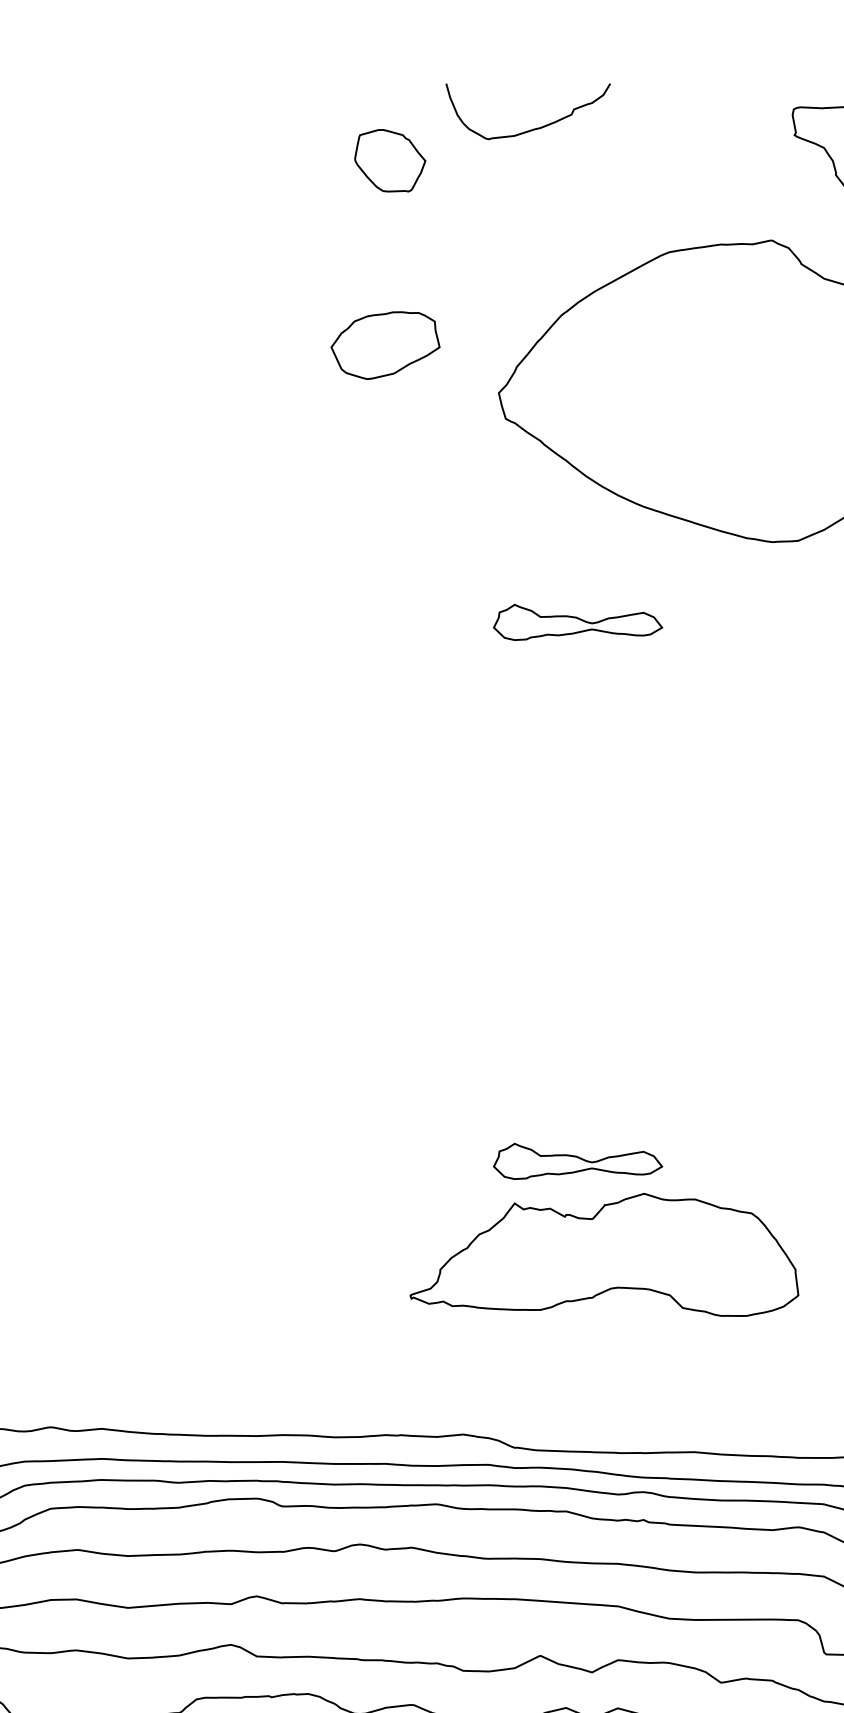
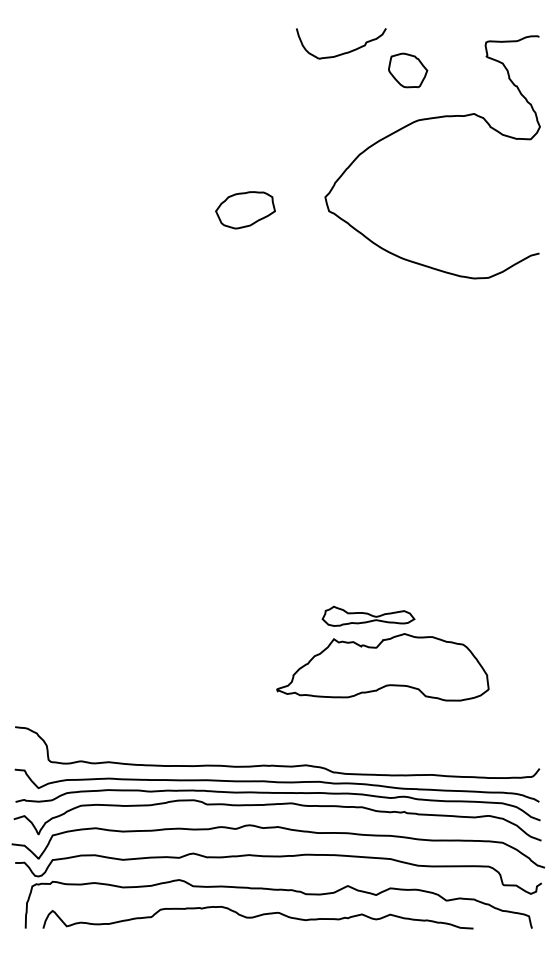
part: (390, 160) -> (408, 70), moved
part: (385, 345) -> (245, 210), moved
part: (577, 620) -> (368, 321), removed

